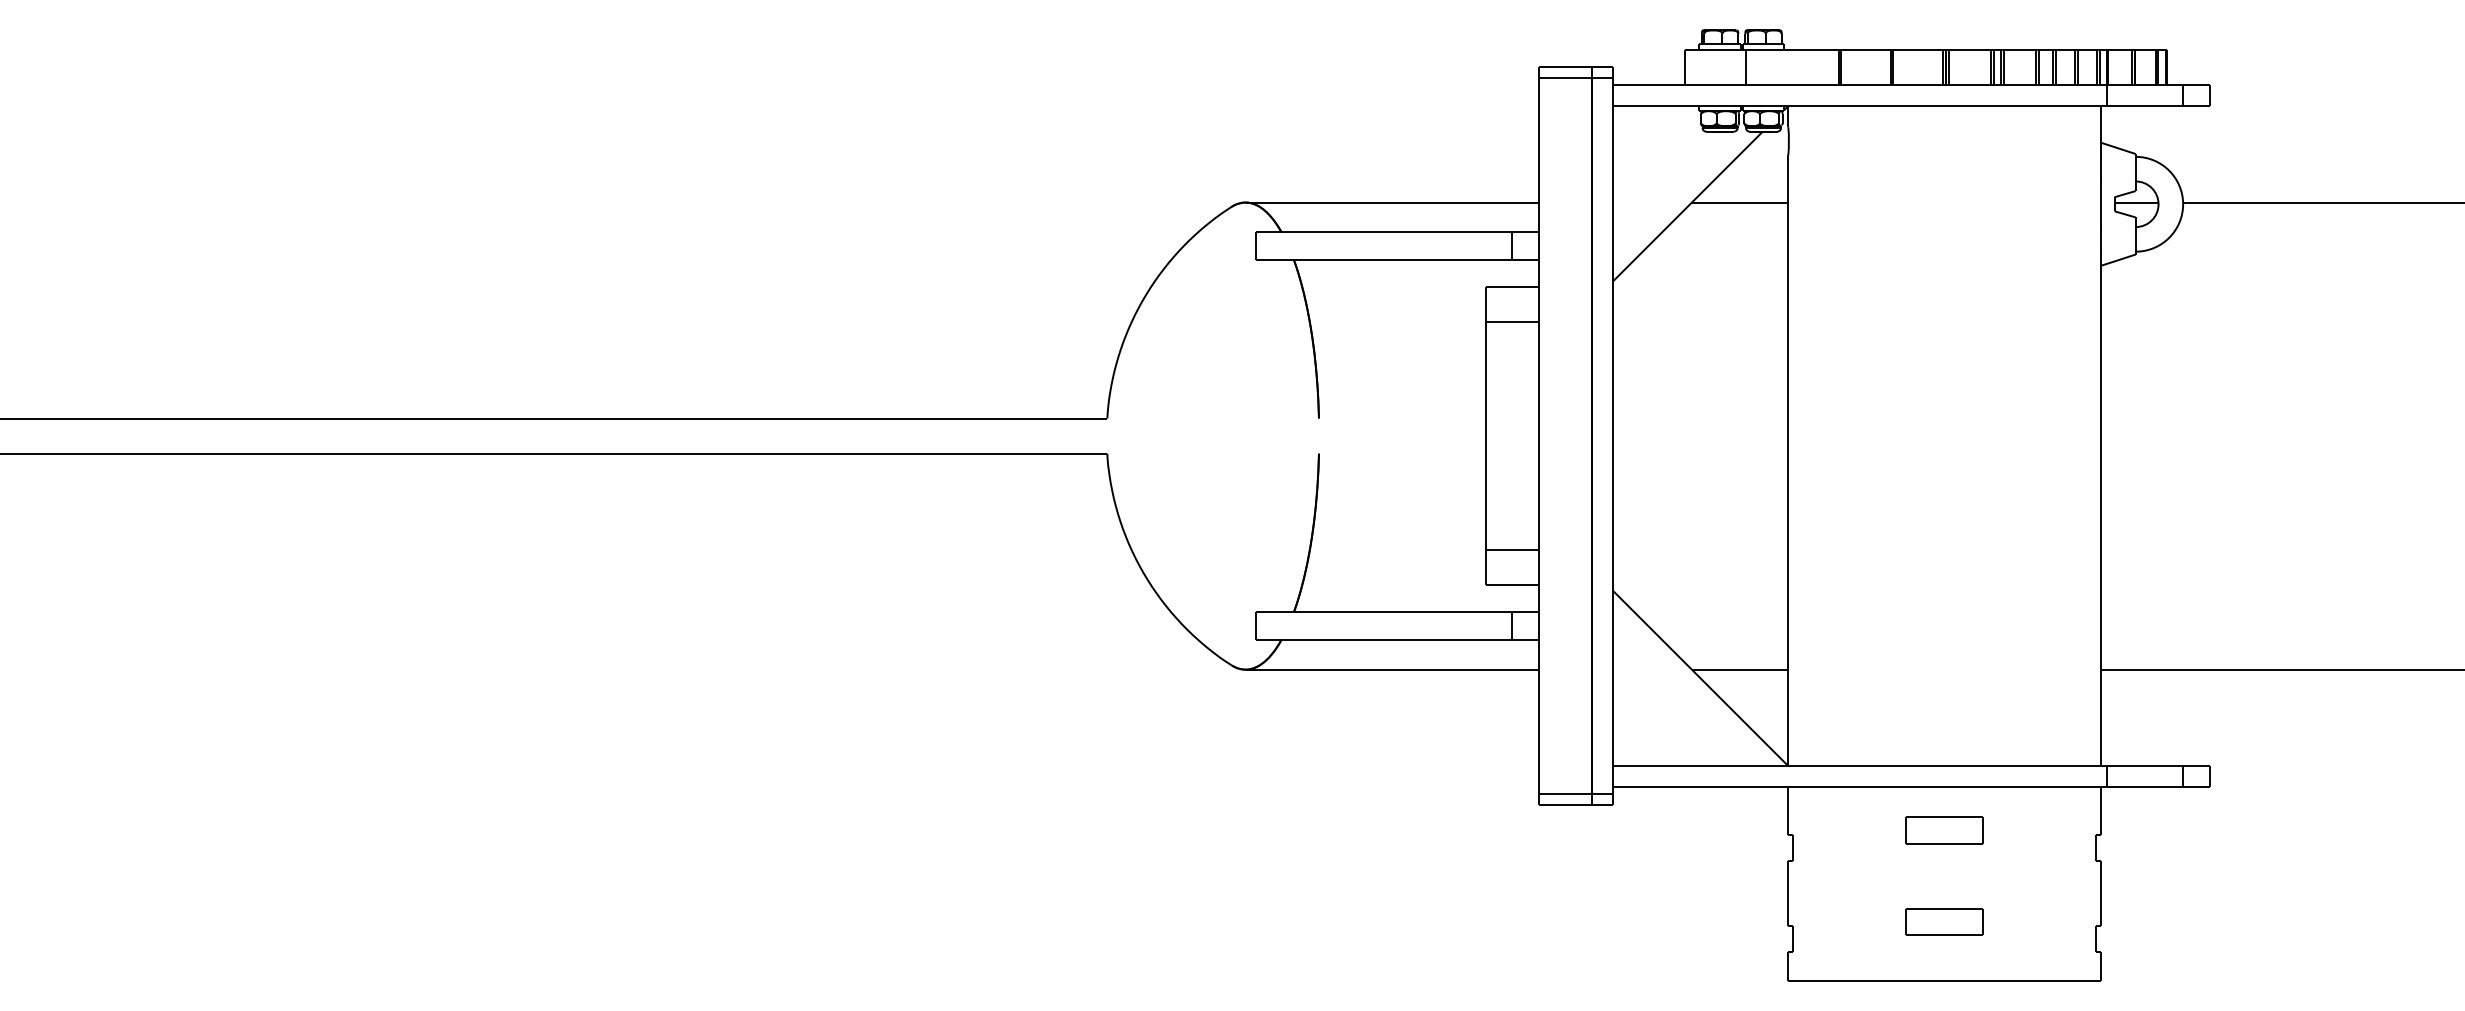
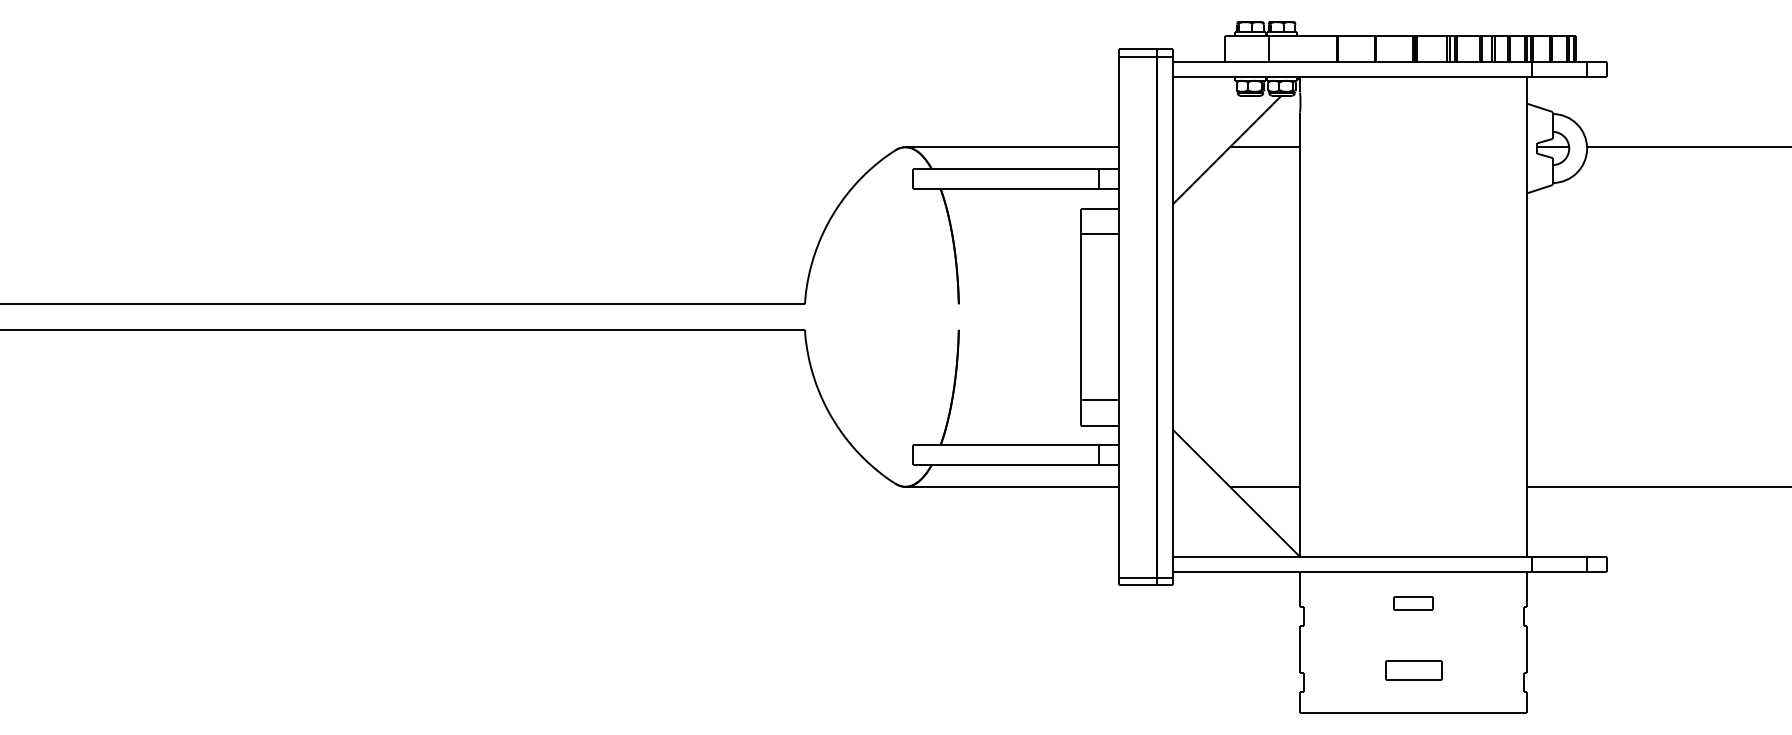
part: (1944, 830) -> (1413, 603), size x0.7

